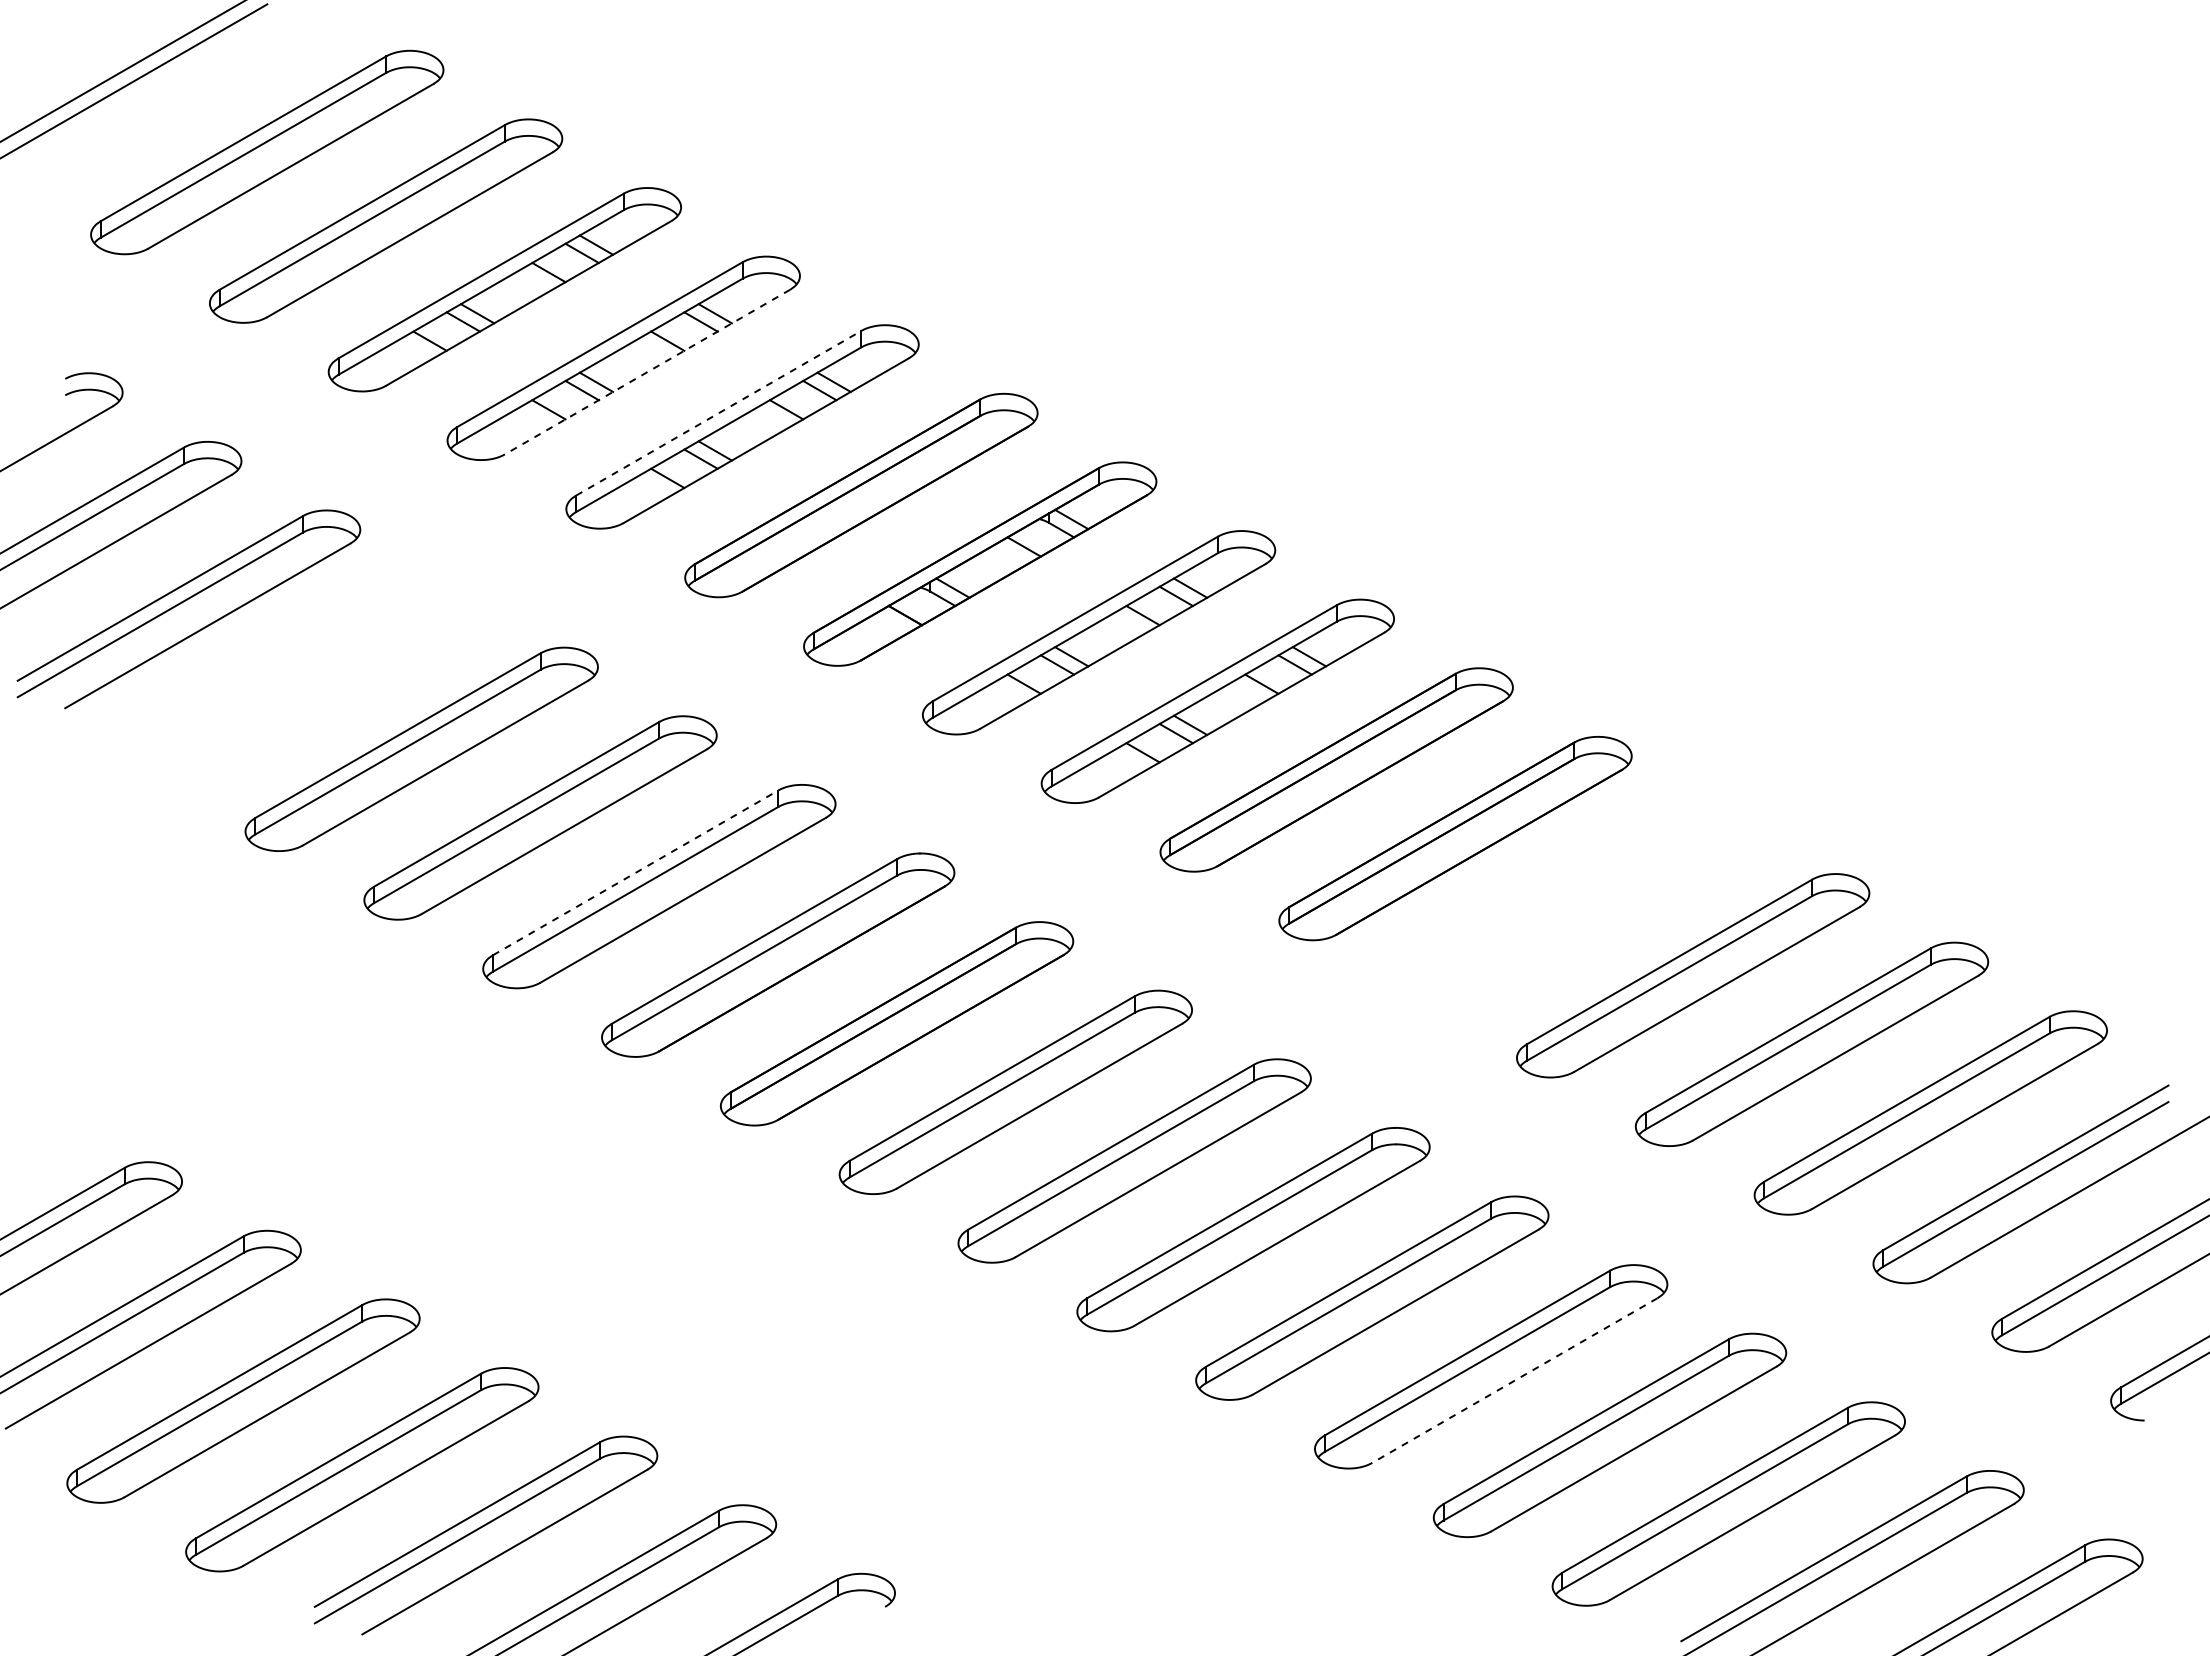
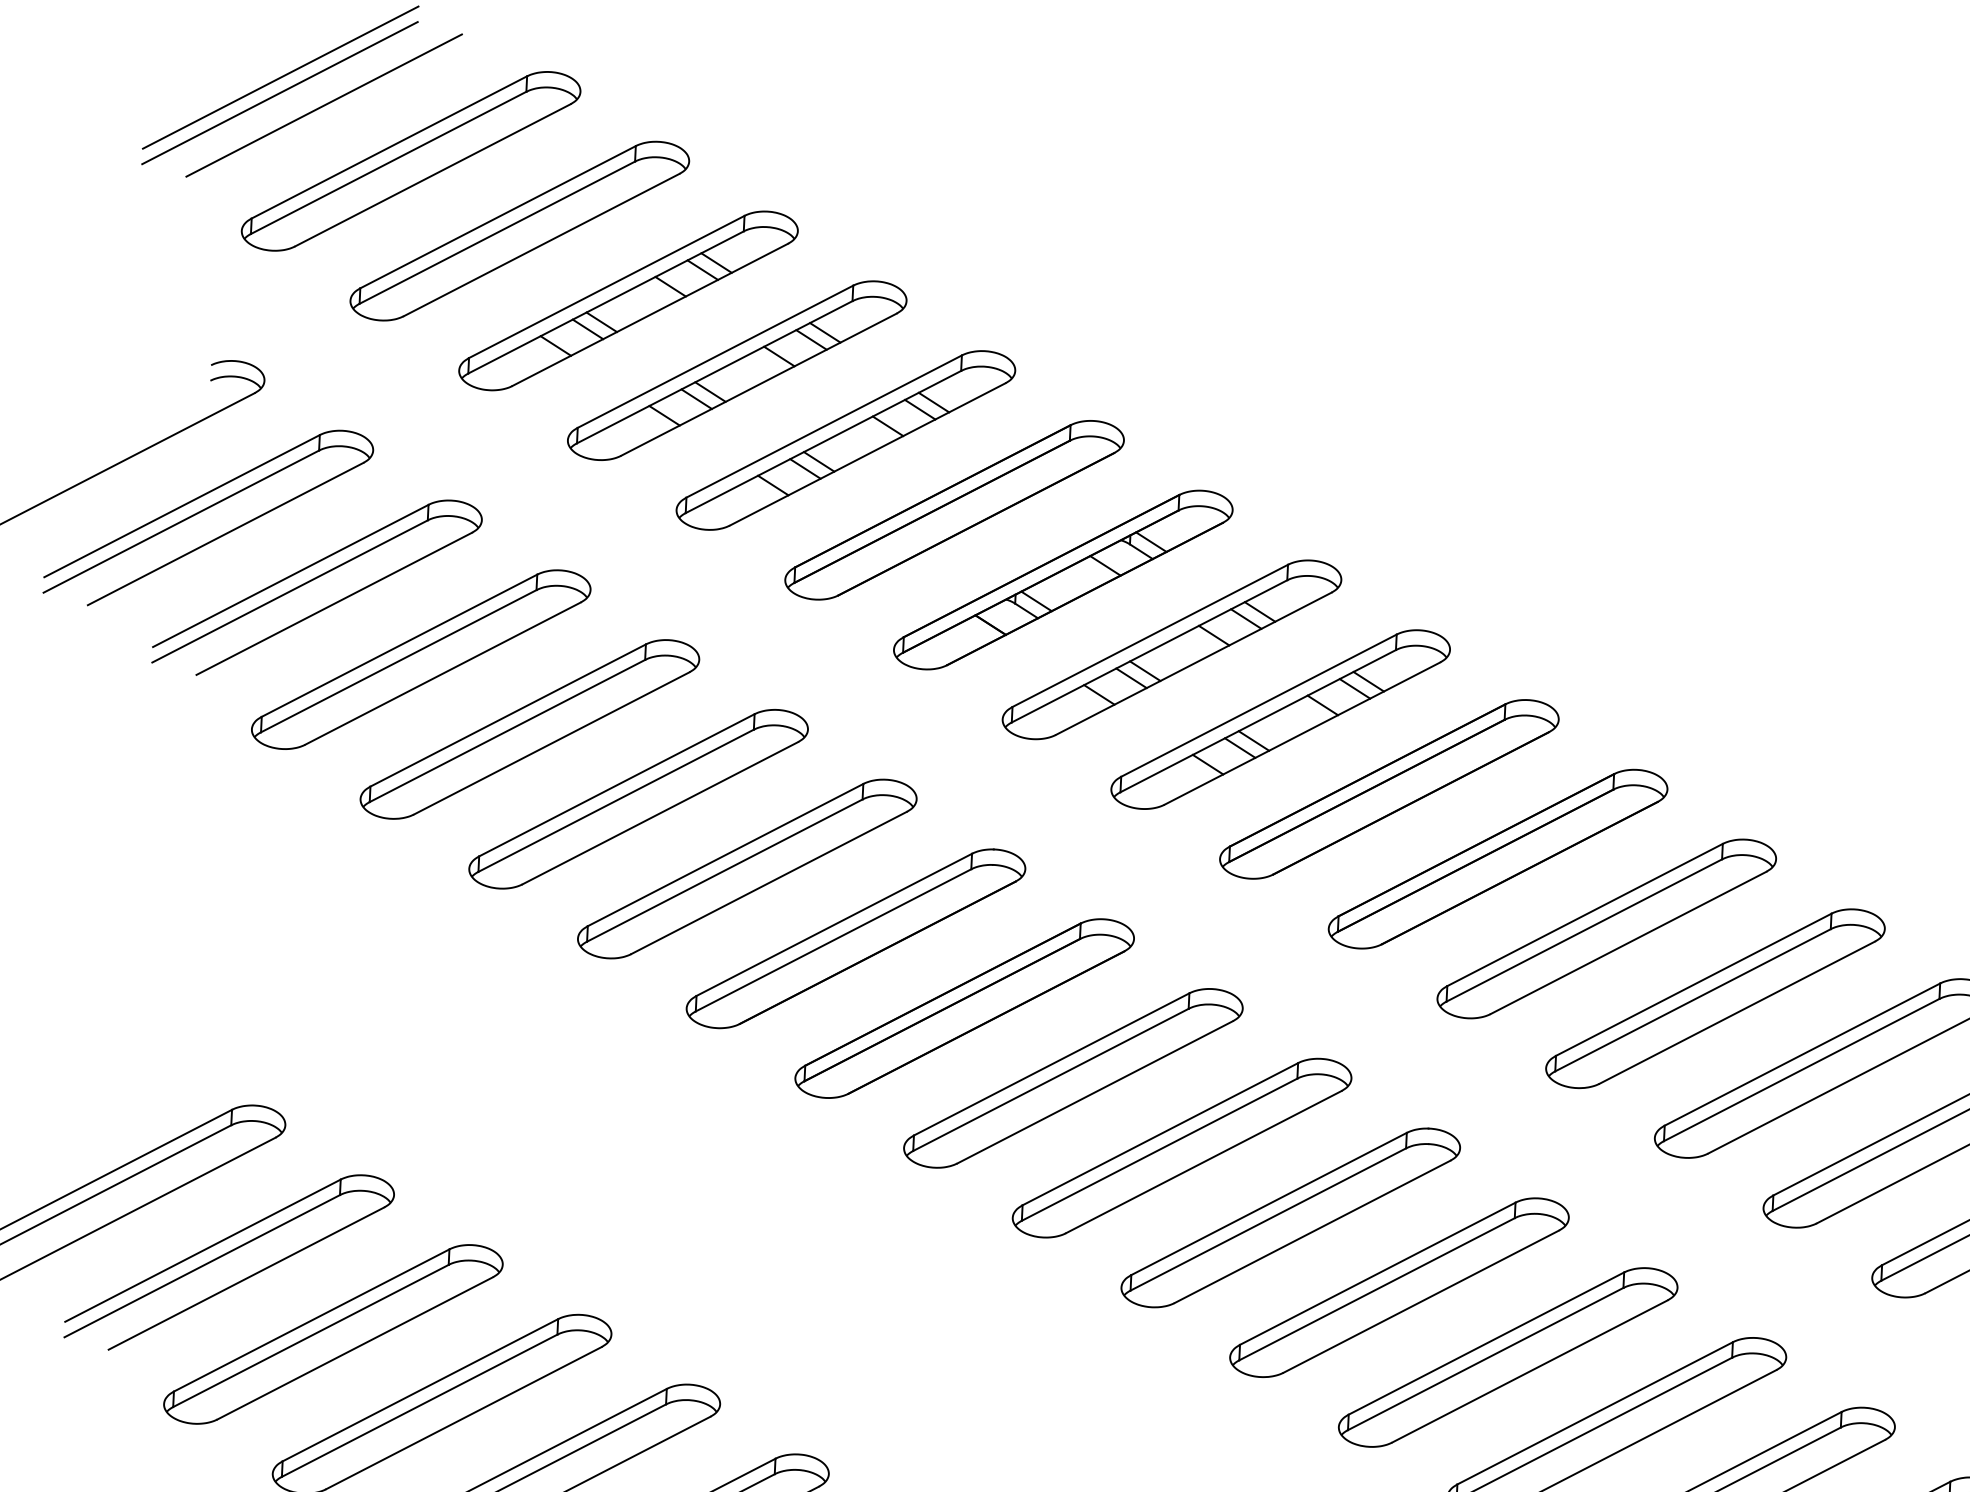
line: (171, 97) -> (323, 105), added
line: (647, 372) -> (758, 385), dashed -> solid
line: (718, 413) -> (823, 426), dashed -> solid
part: (302, 680) -> (420, 659), added
line: (635, 872) -> (725, 854), dashed -> solid
part: (1574, 906) -> (1606, 928), added
line: (1514, 1380) -> (1529, 1371), dashed -> solid

